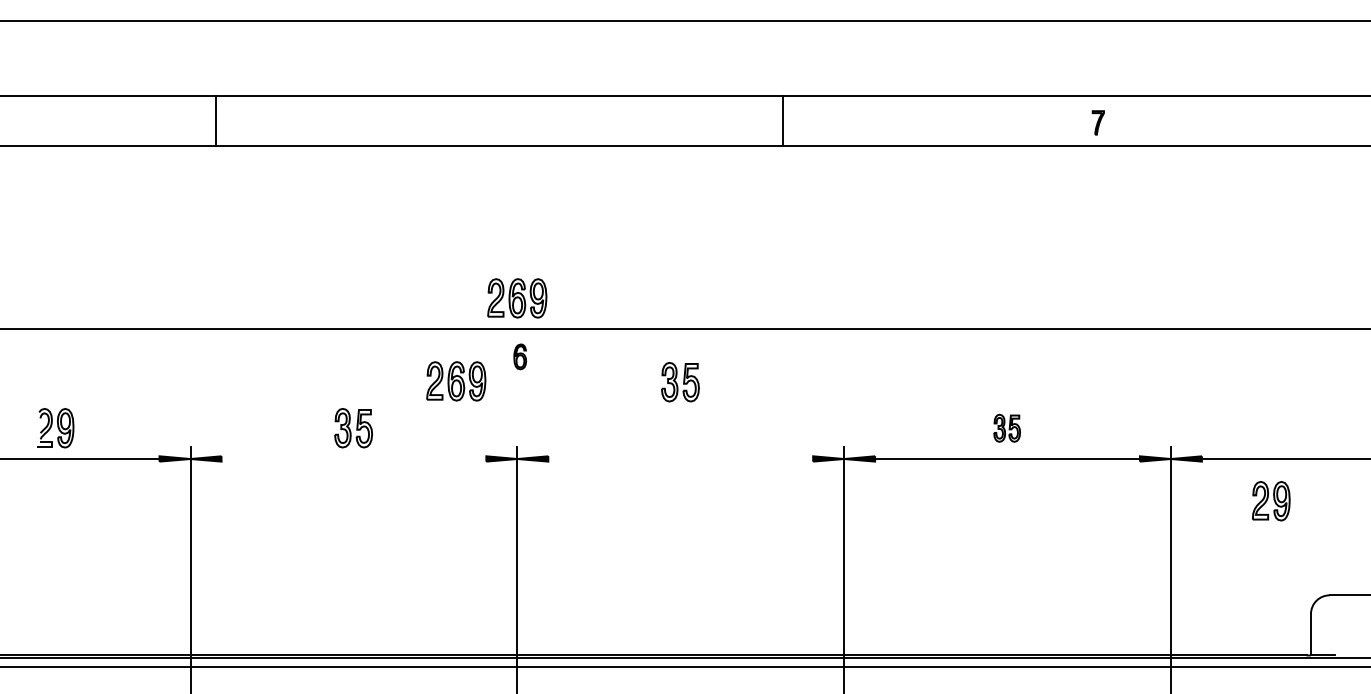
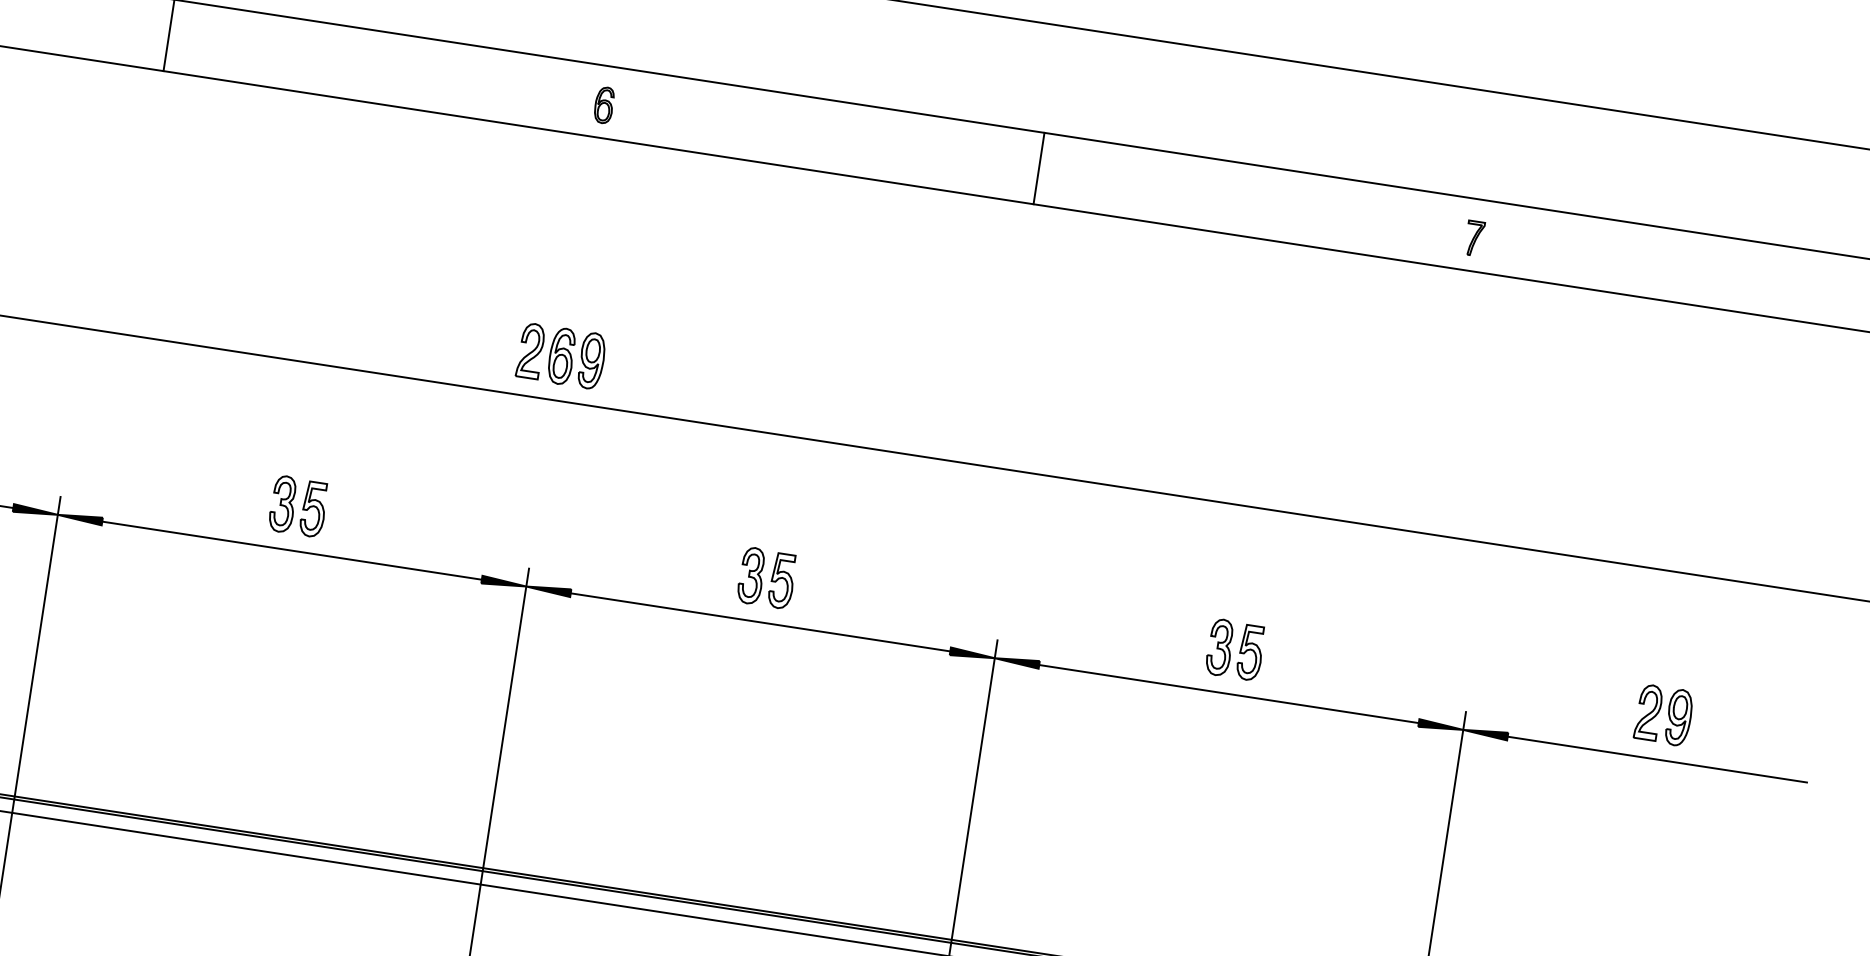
line: (783, 120) -> (1039, 168), moved
part: (1097, 122) -> (1473, 237), moved
part: (519, 356) -> (603, 104), moved
part: (456, 381) -> (456, 462), removed
part: (680, 382) -> (766, 578), moved
part: (1006, 428) -> (1234, 650), size x1.43
line: (353, 459) -> (291, 551), added
line: (680, 459) -> (760, 623), added
part: (1271, 501) -> (1664, 715), moved

